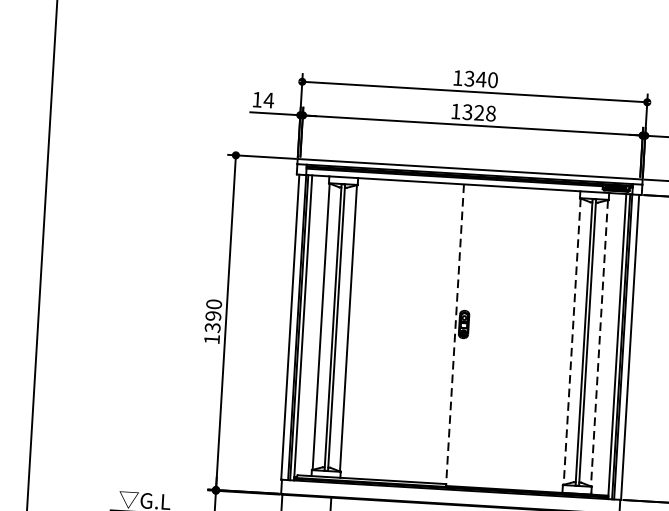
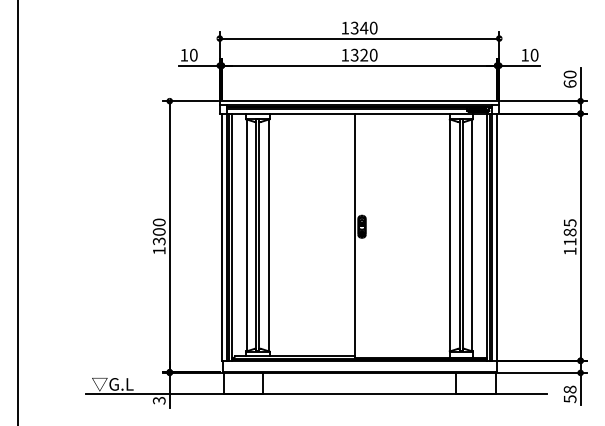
text: (268, 99) -> (193, 54), 14 -> 10
text: (490, 113) -> (373, 55), 1328 -> 1320
text: (213, 315) -> (159, 231), 1390 -> 1300
line: (455, 336) -> (355, 236), dashed -> solid
line: (572, 341) -> (450, 235), dashed -> solid
line: (599, 343) -> (472, 235), dashed -> solid

